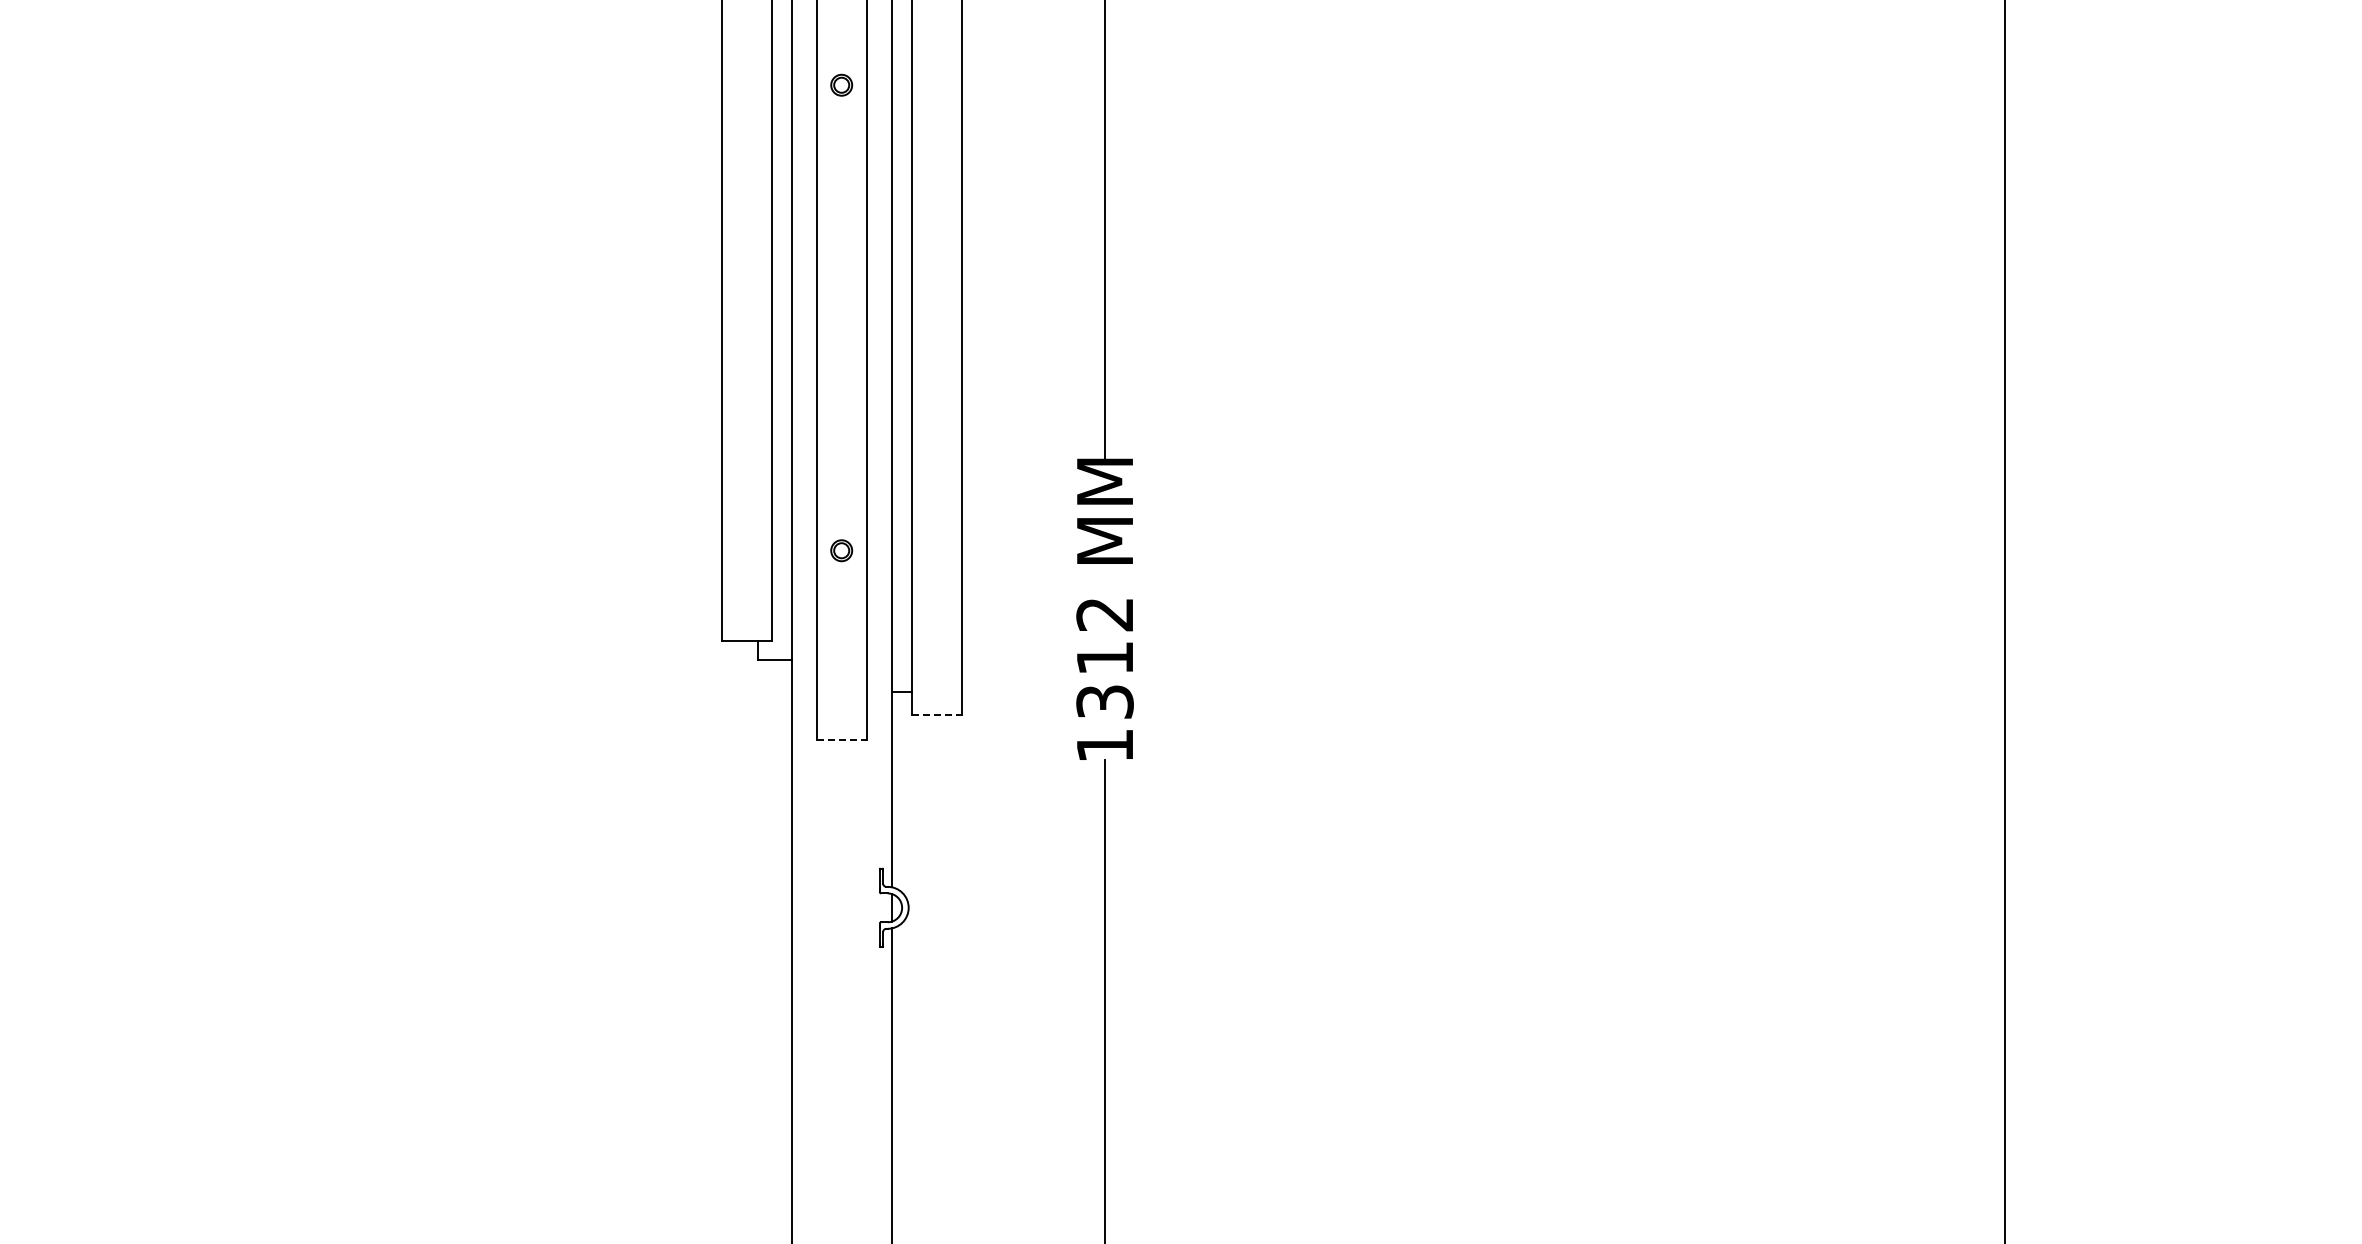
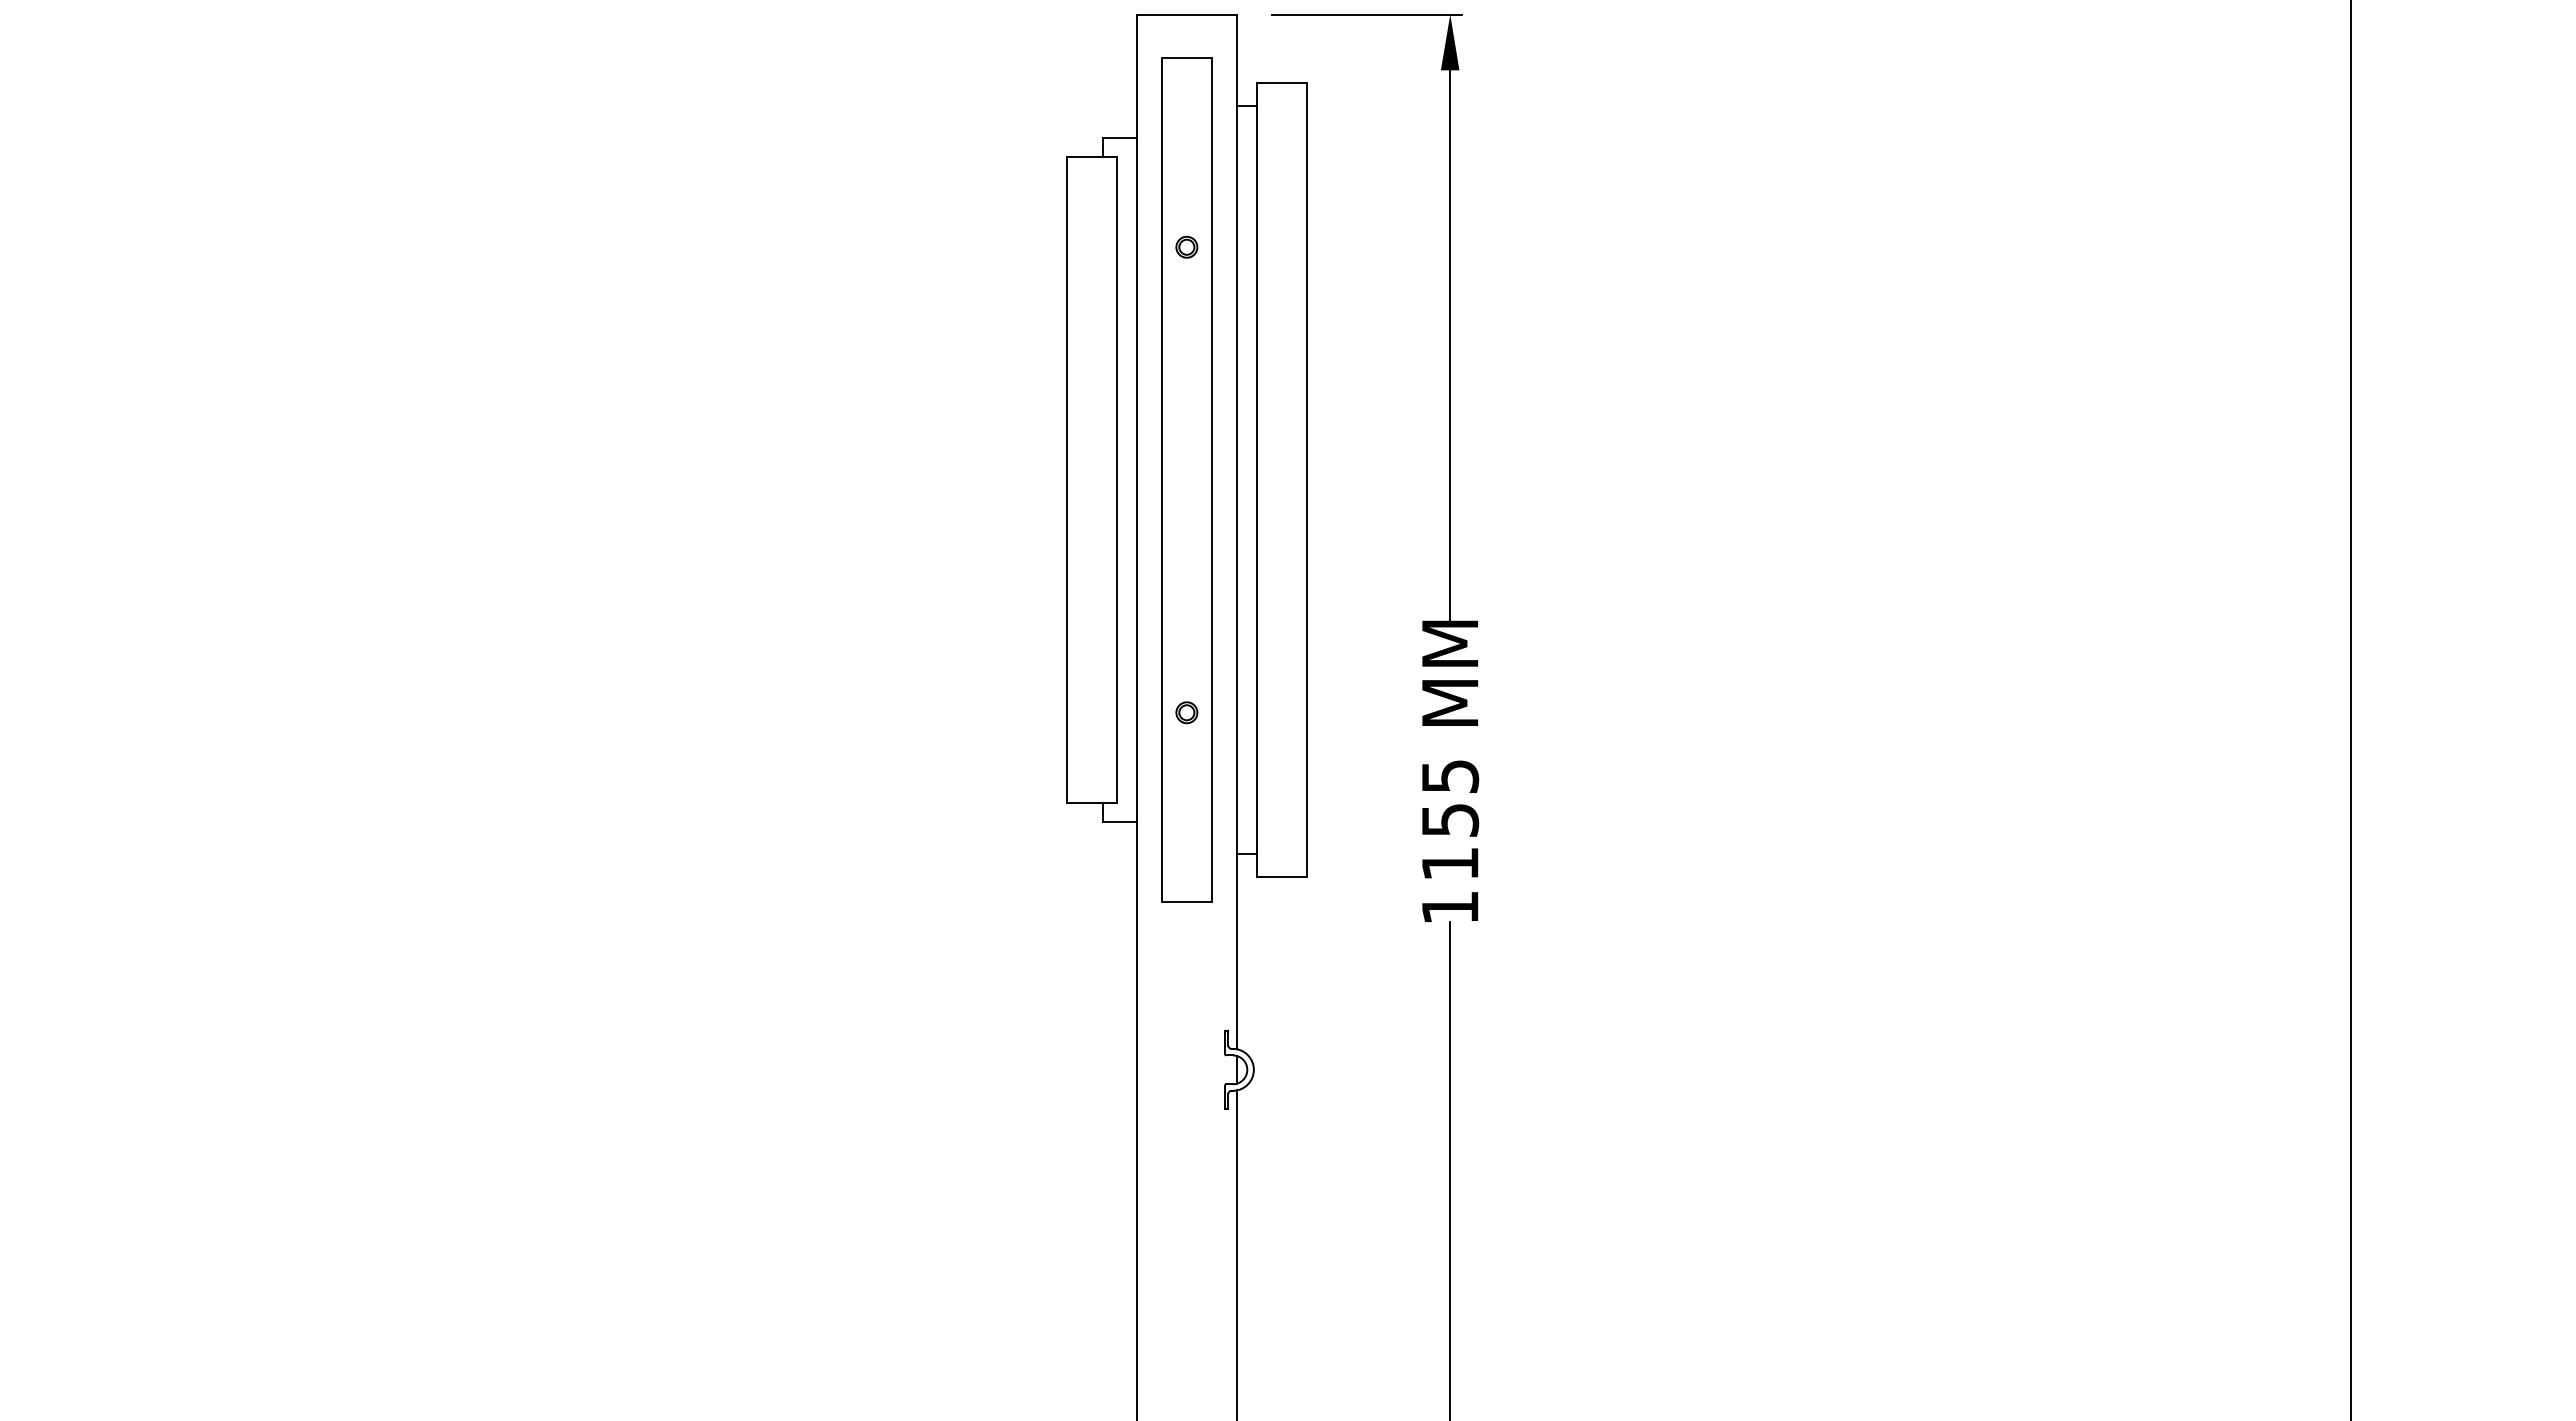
text: (1105, 658) -> (1450, 820), 1312 -> 1155
line: (936, 715) -> (1281, 877), dashed -> solid
line: (841, 739) -> (1186, 901), dashed -> solid

